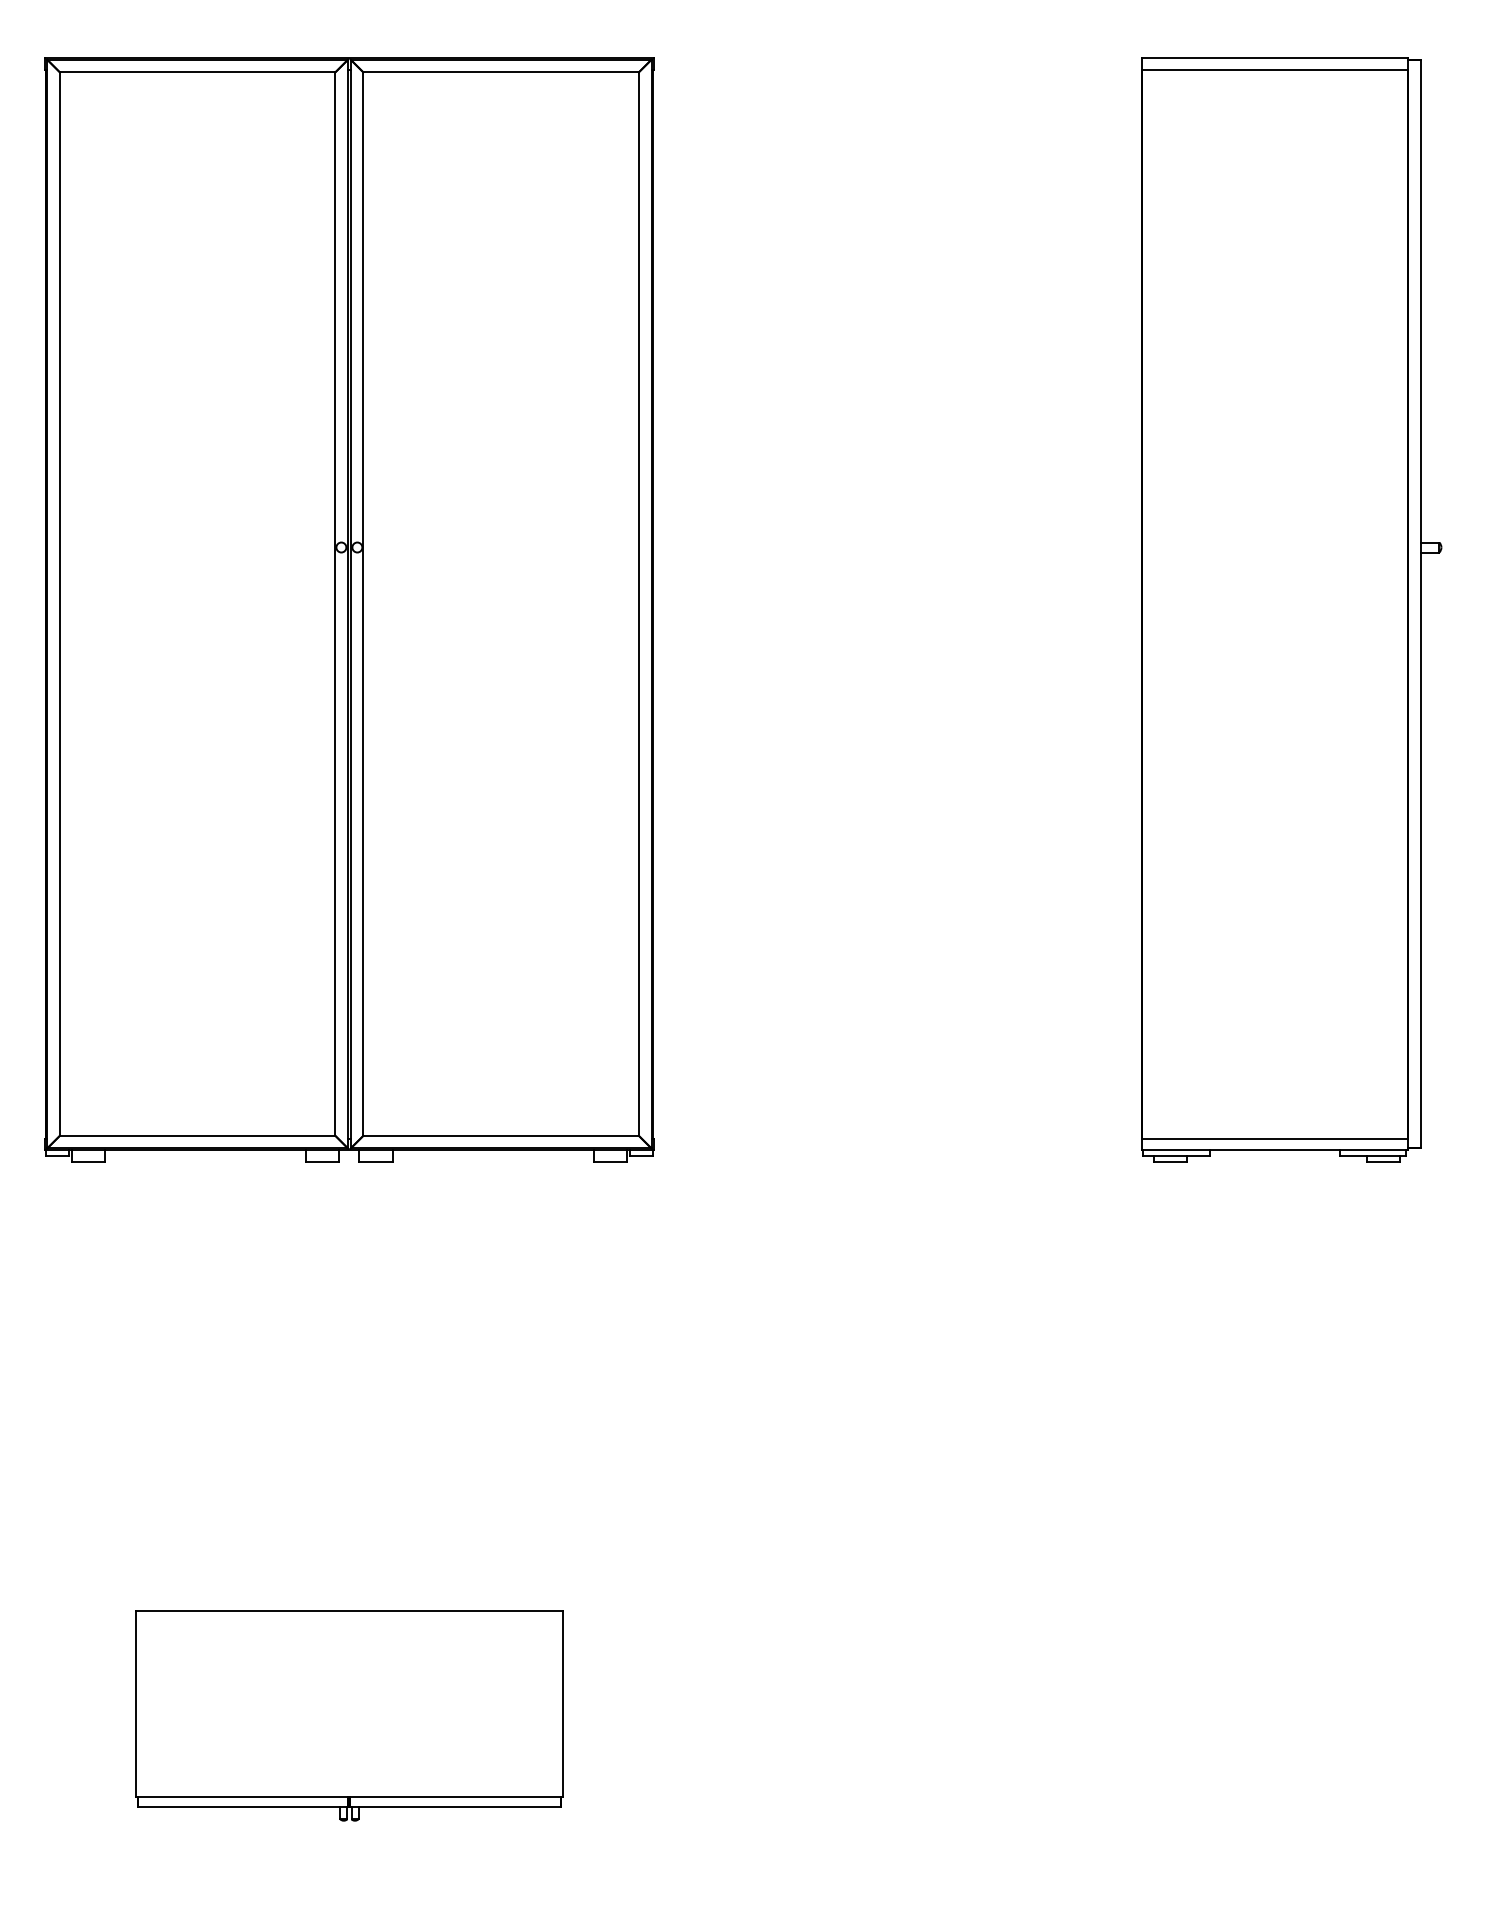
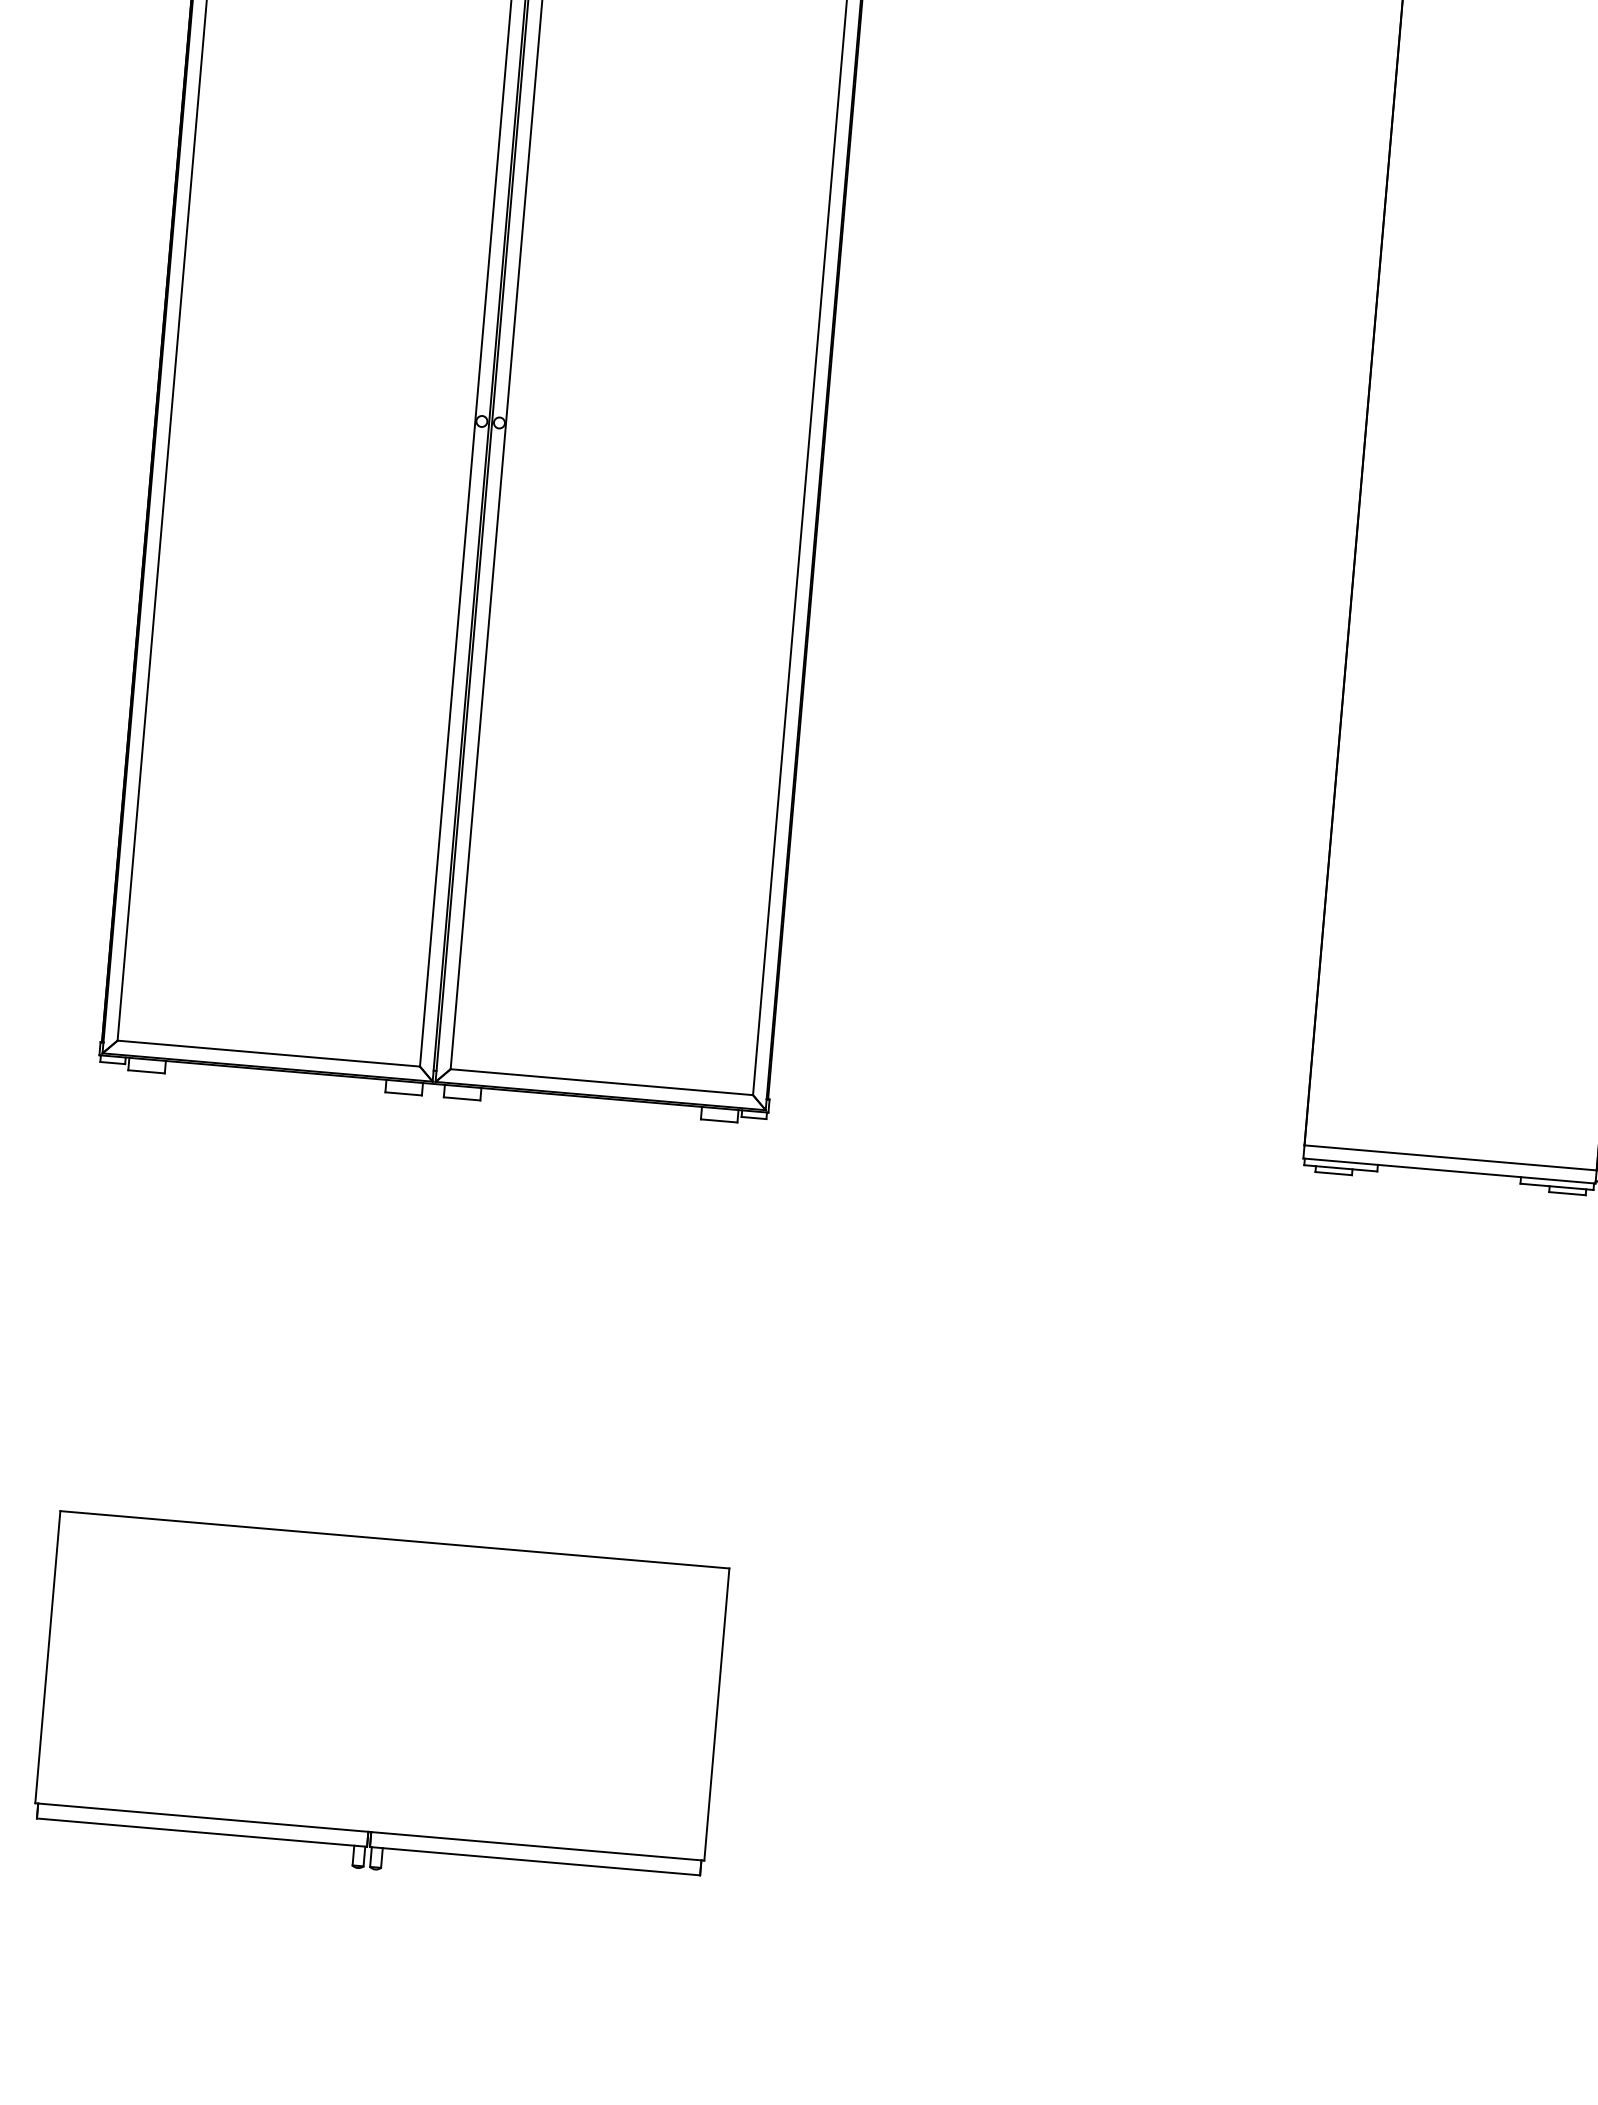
part: (349, 1715) -> (380, 1704), size x1.43

